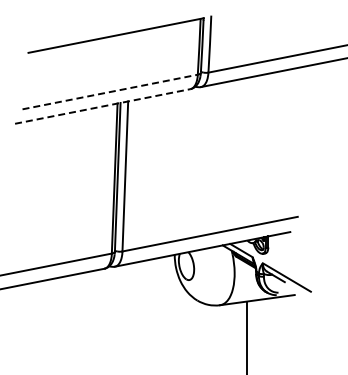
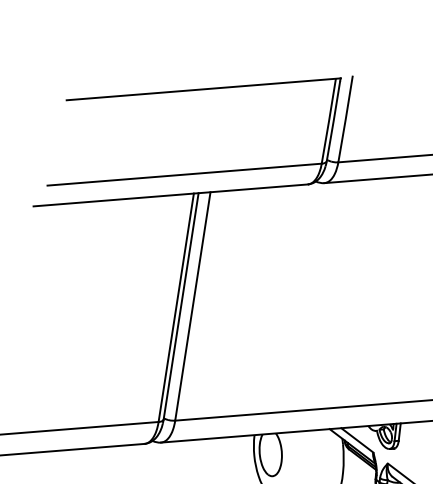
line: (110, 91) -> (185, 173), dashed -> solid
line: (103, 106) -> (171, 195), dashed -> solid

